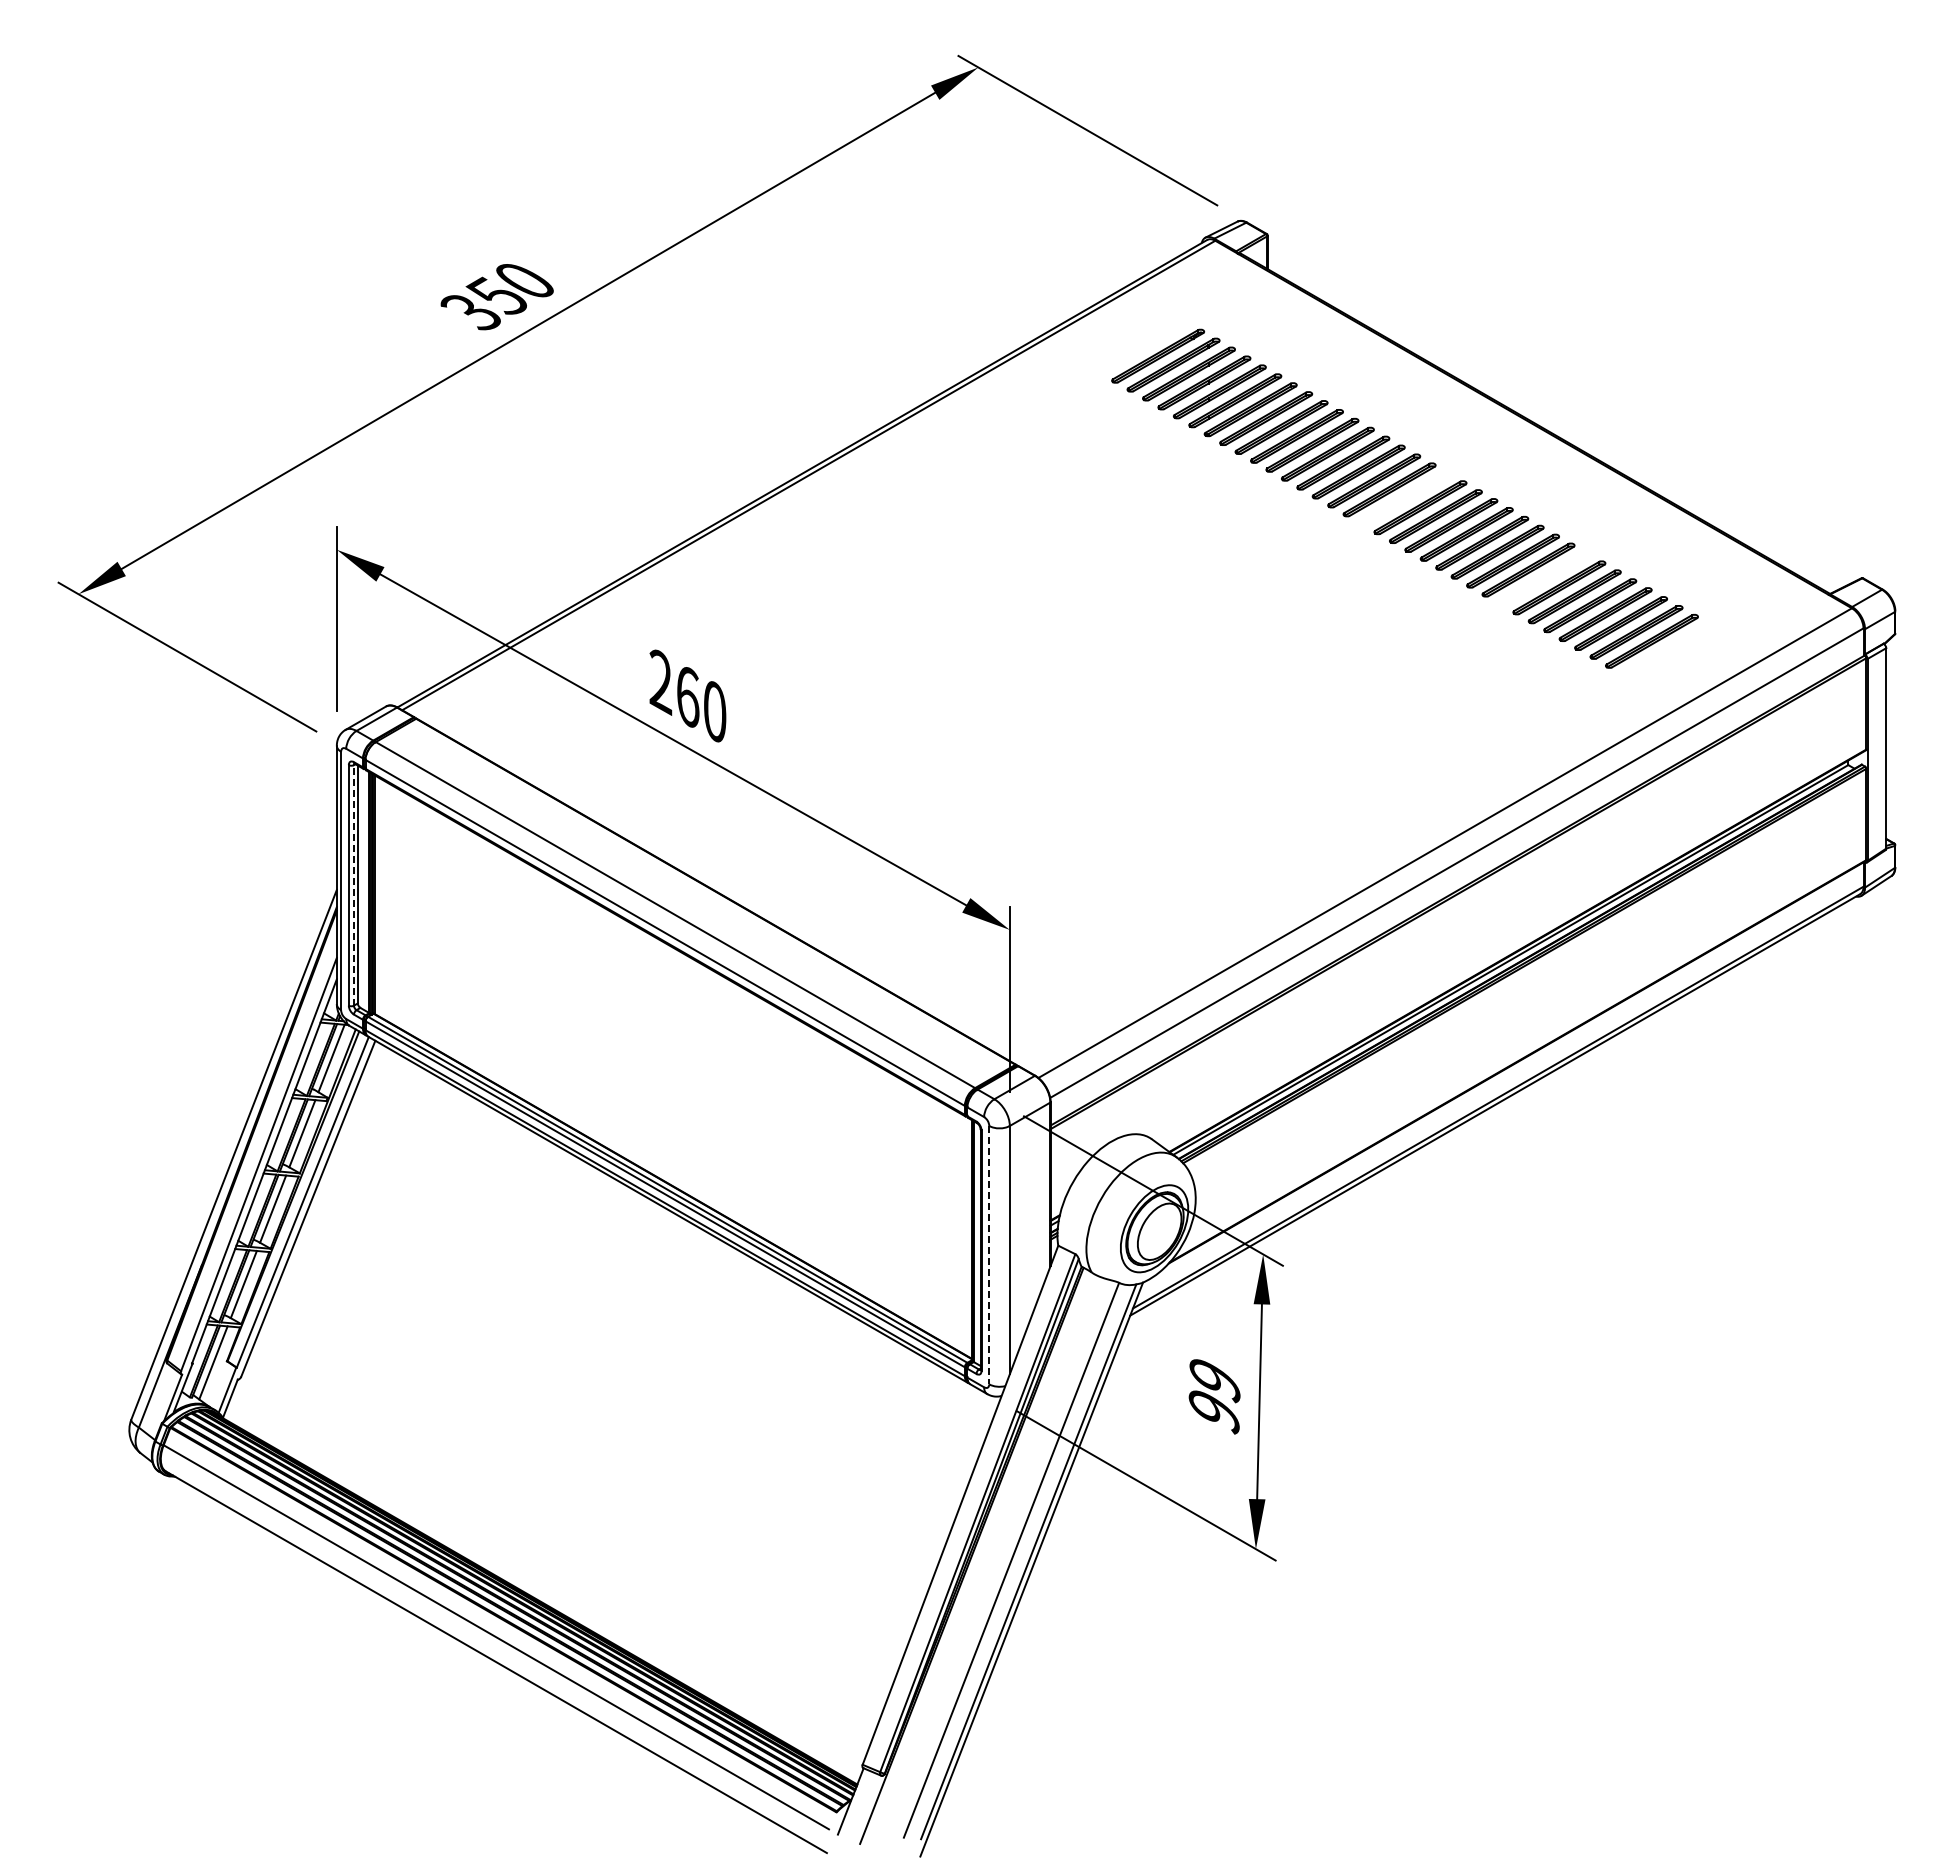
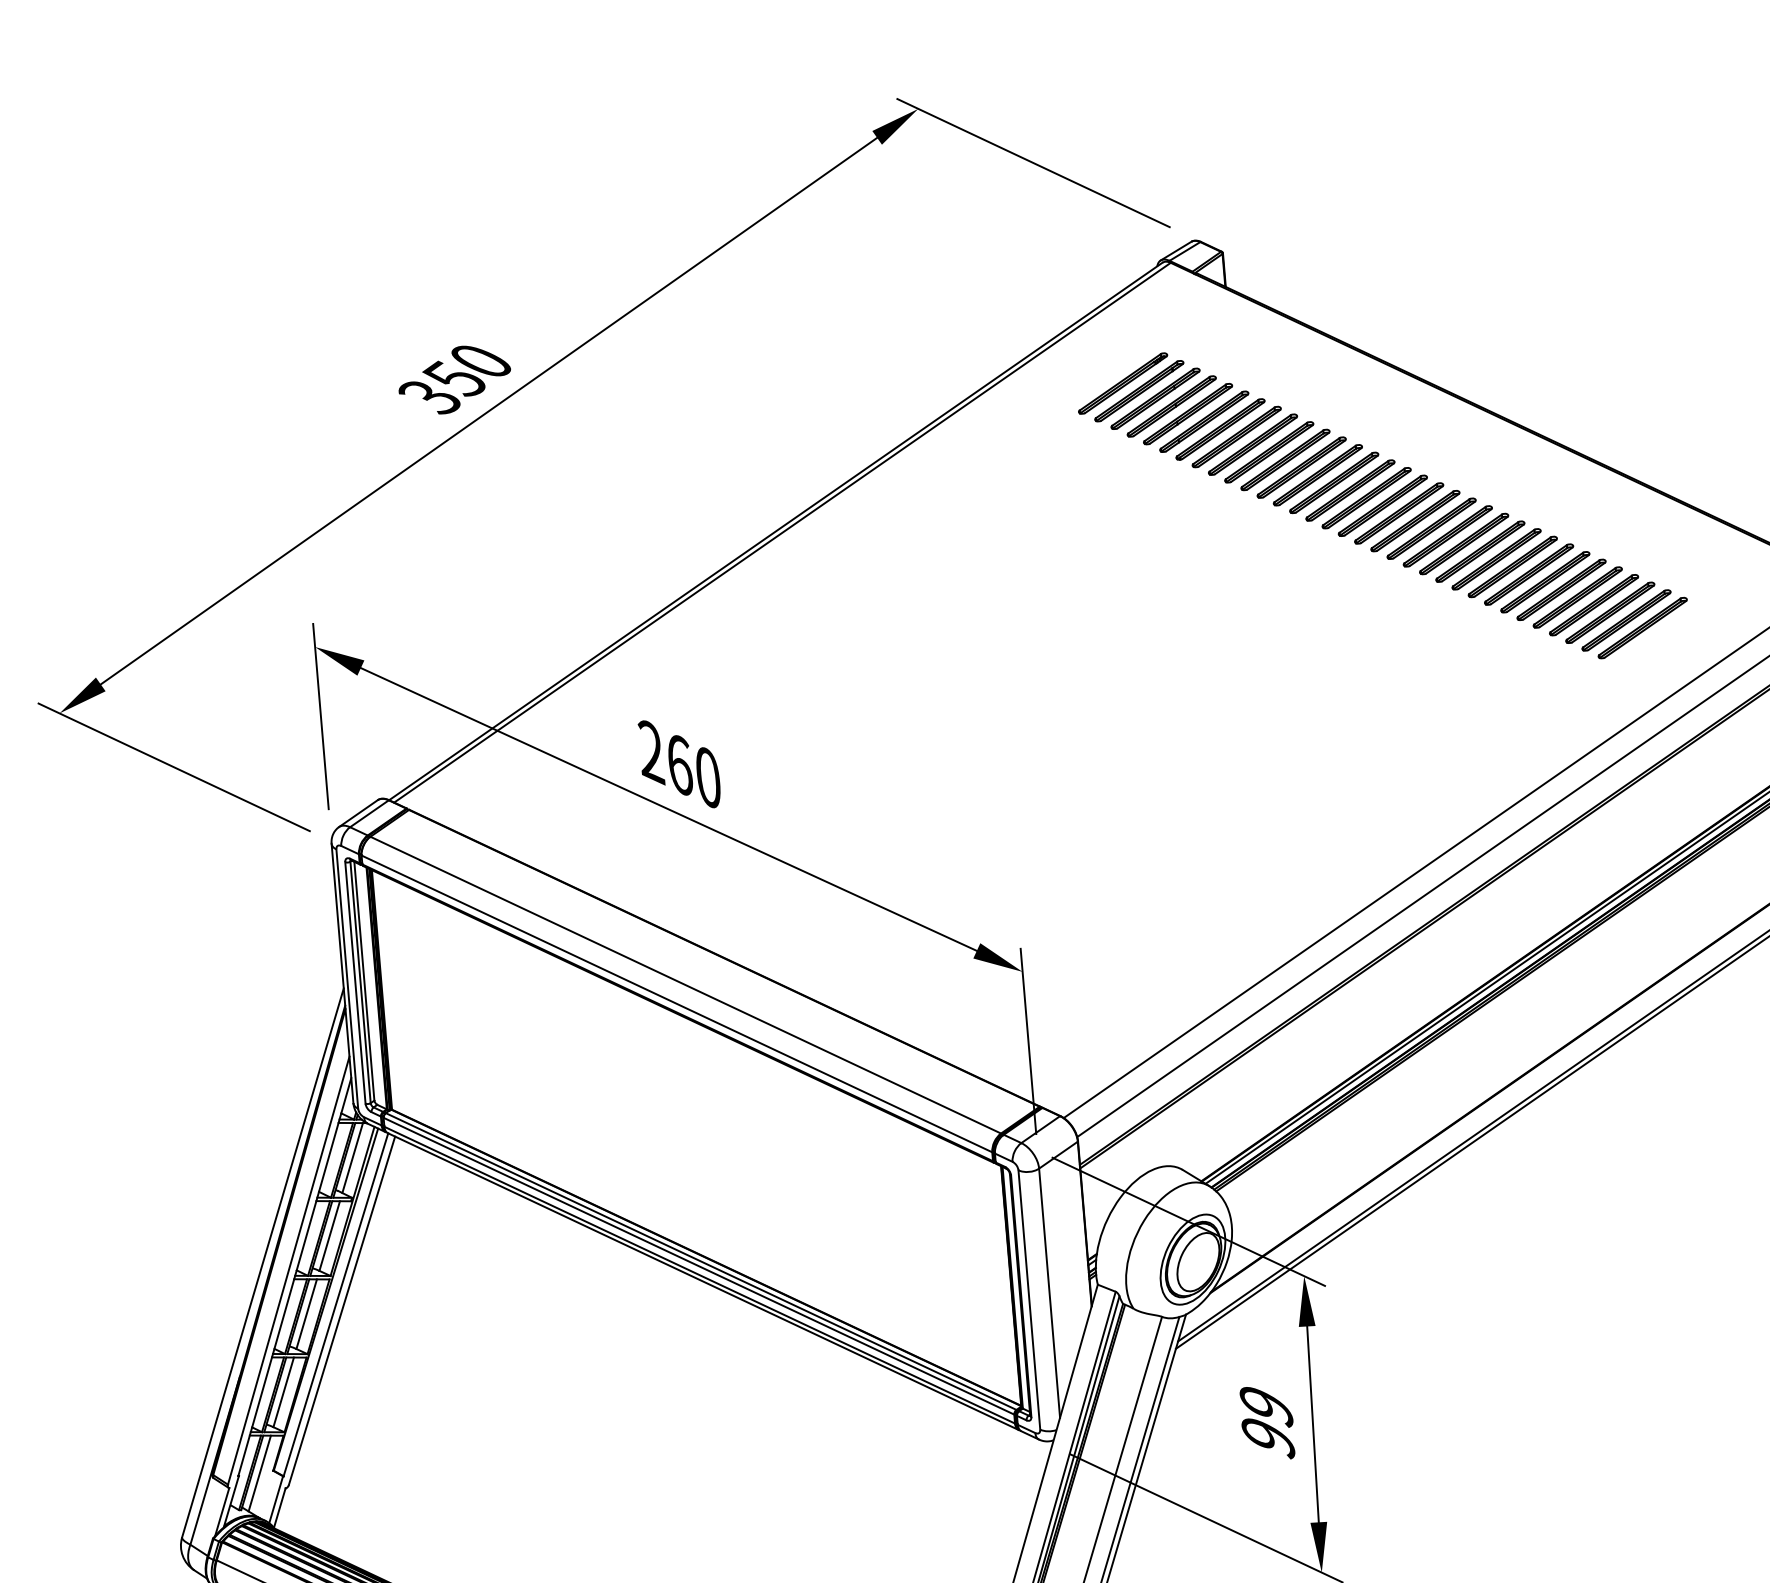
part: (1404, 498) -> (1382, 505), added
part: (1543, 578) -> (1528, 574), added
line: (353, 884) -> (360, 981), dashed -> solid
line: (989, 1255) -> (1029, 1300), dashed -> solid

